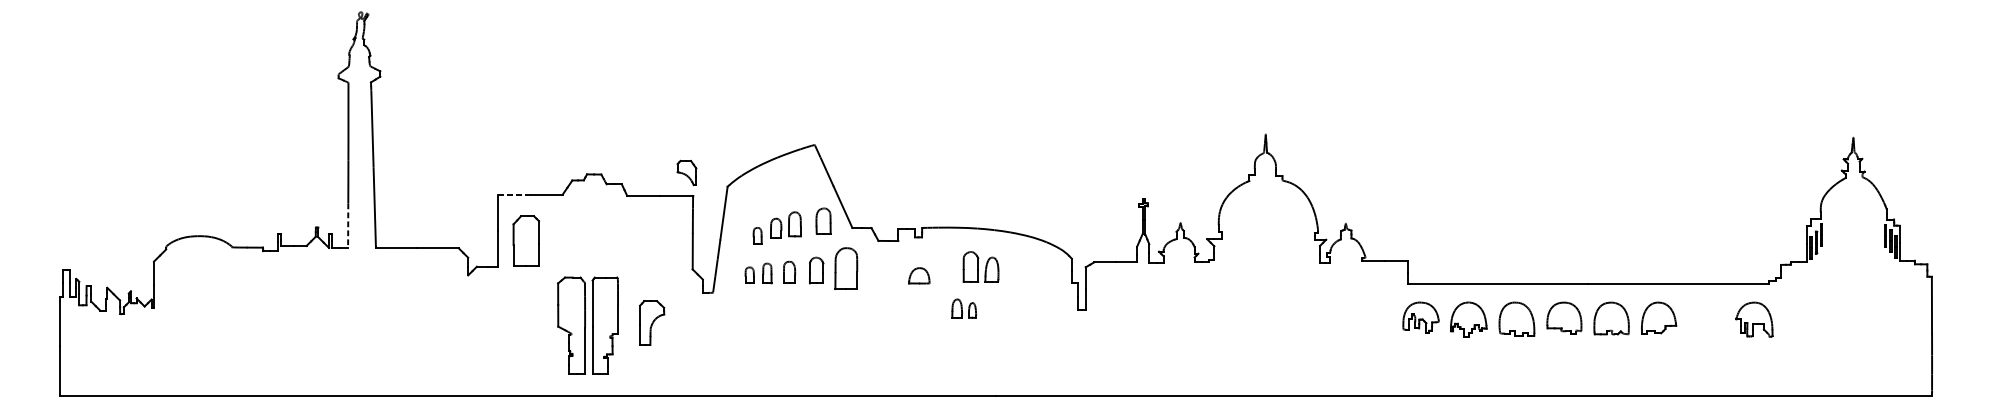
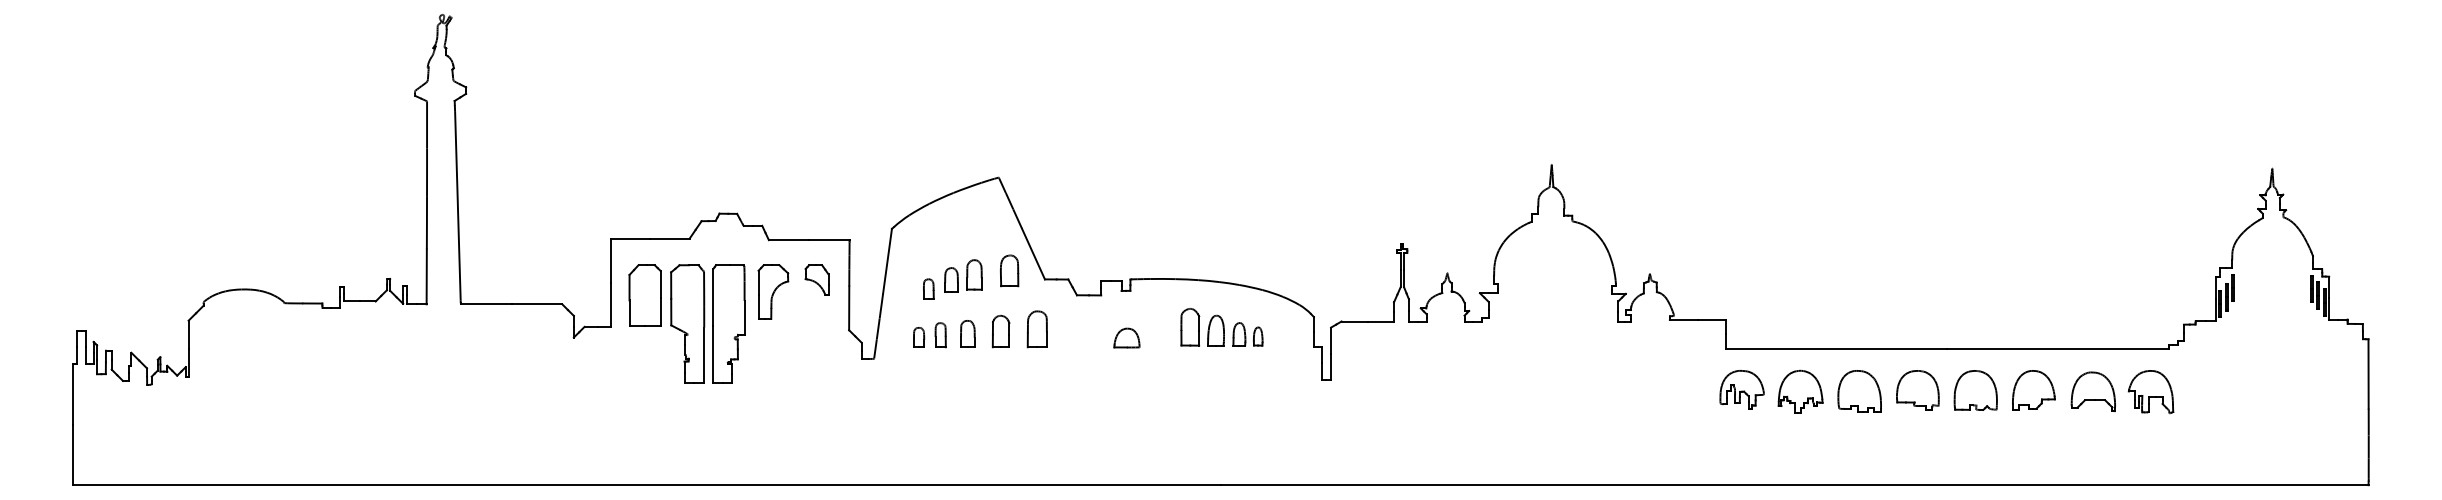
part: (686, 172) -> (816, 279), moved
line: (514, 194) -> (630, 238), dashed -> solid
line: (348, 226) -> (426, 277), dashed -> solid
part: (845, 268) -> (1036, 329), size x0.71
part: (963, 308) -> (1247, 334), moved
part: (1706, 319) -> (2092, 391), added
part: (652, 322) -> (773, 291), moved
part: (587, 325) -> (707, 323), moved

